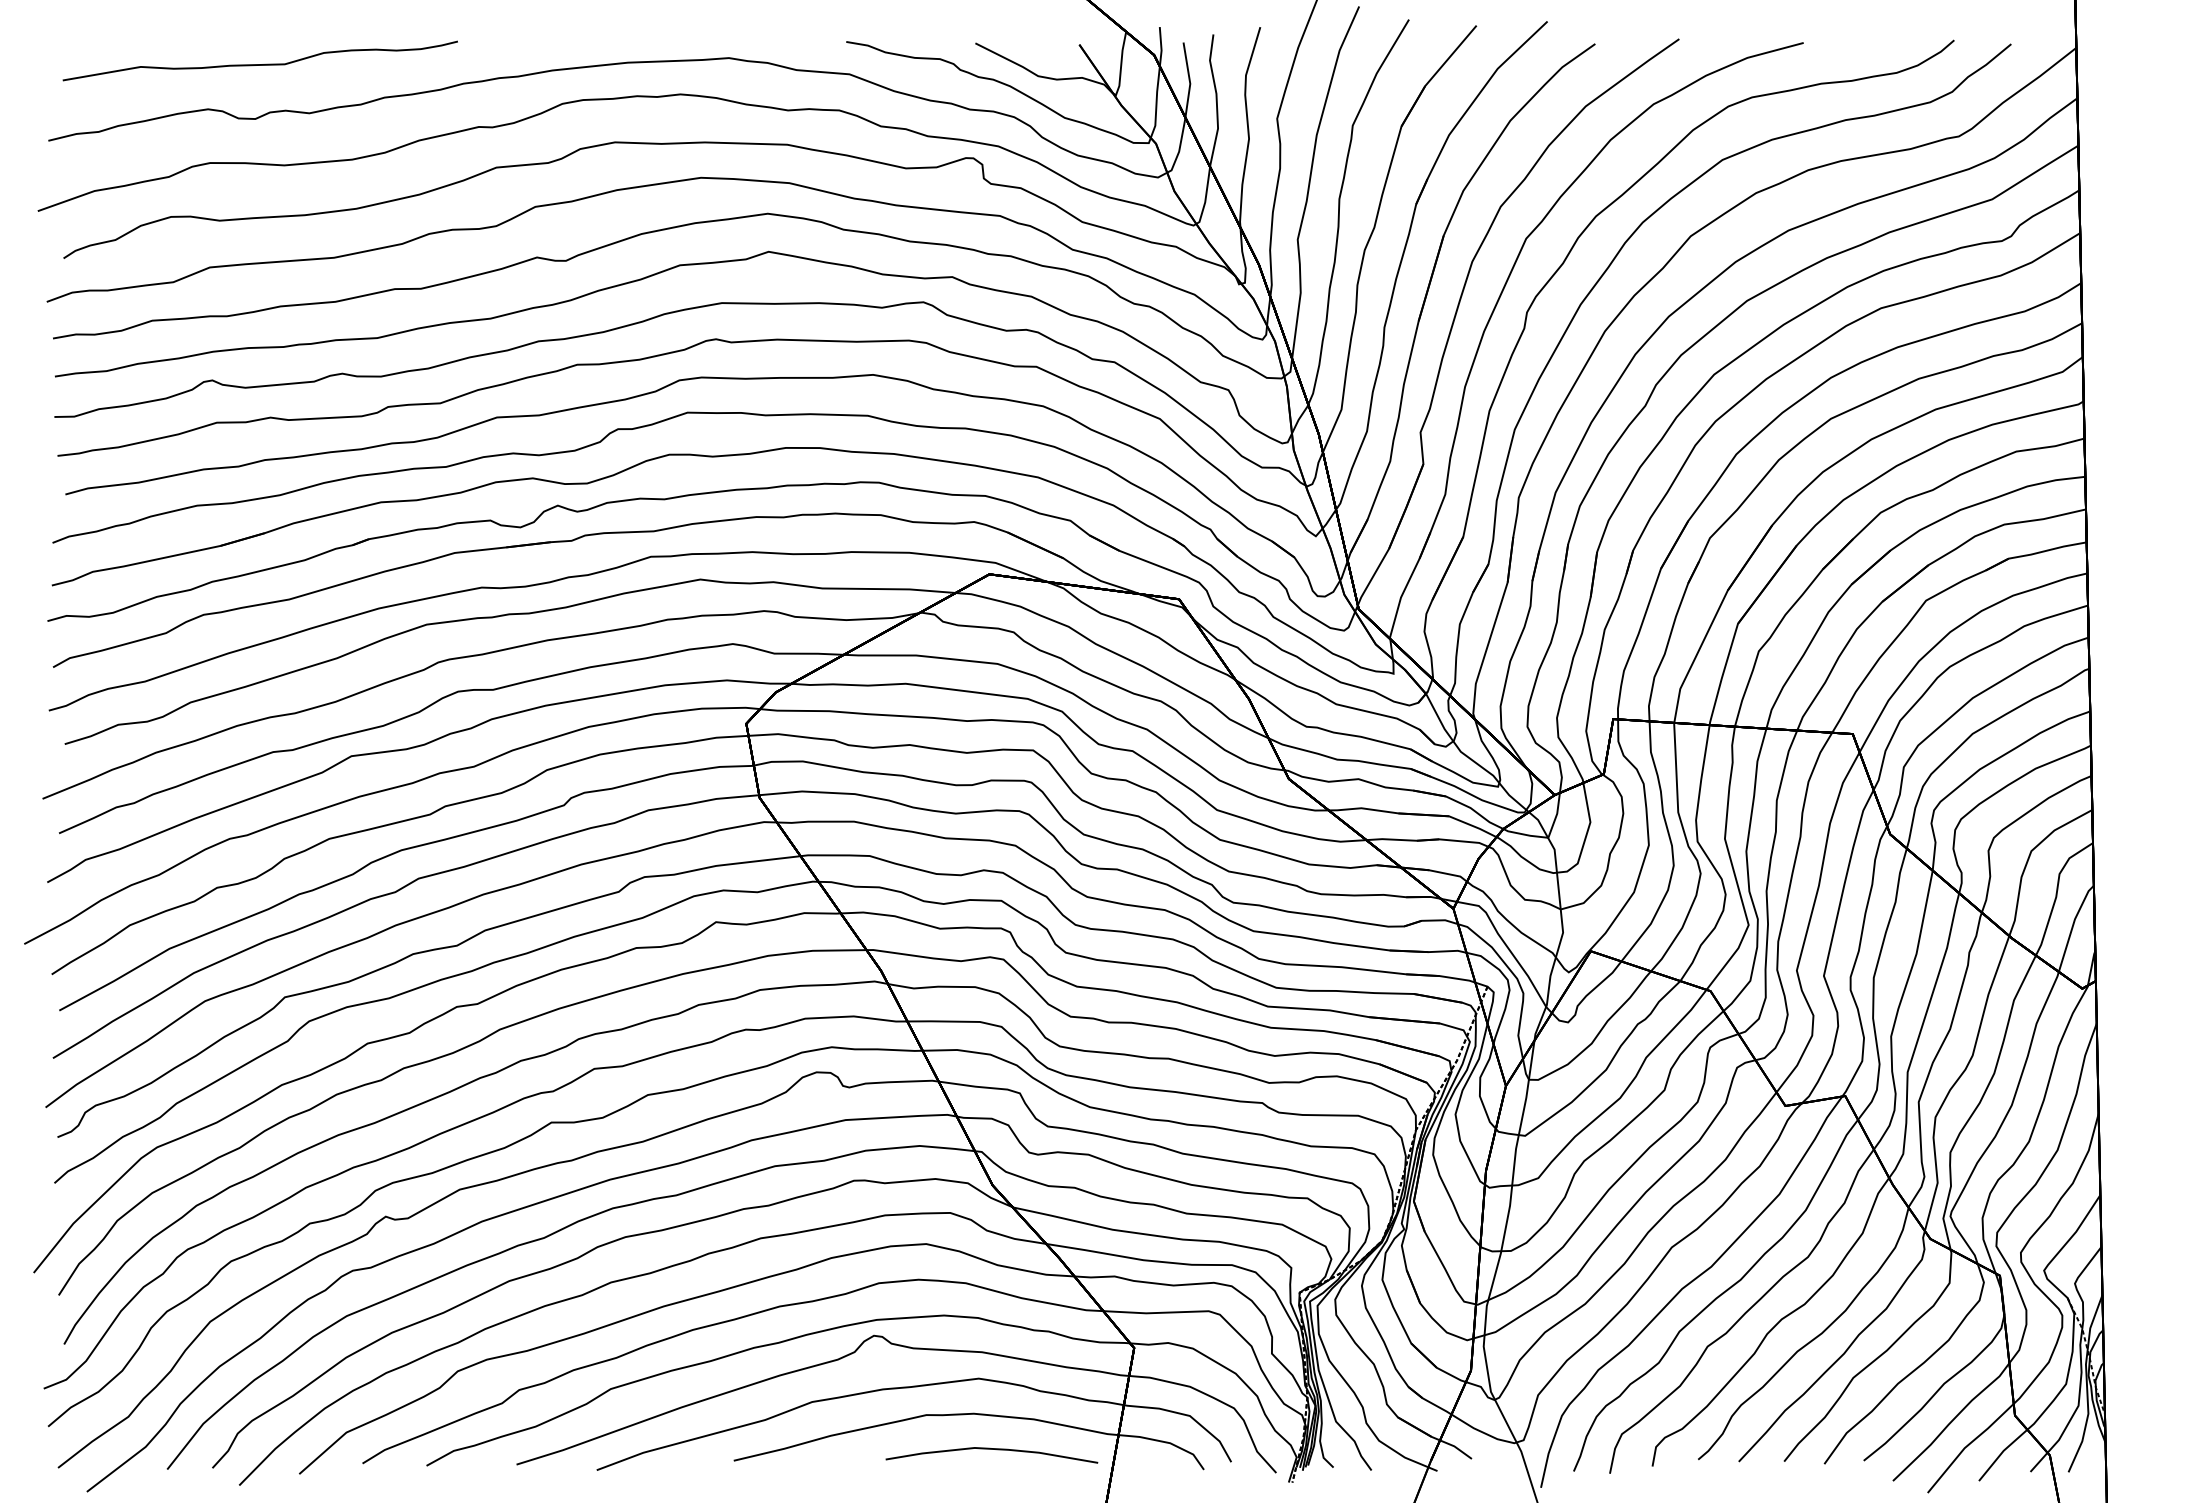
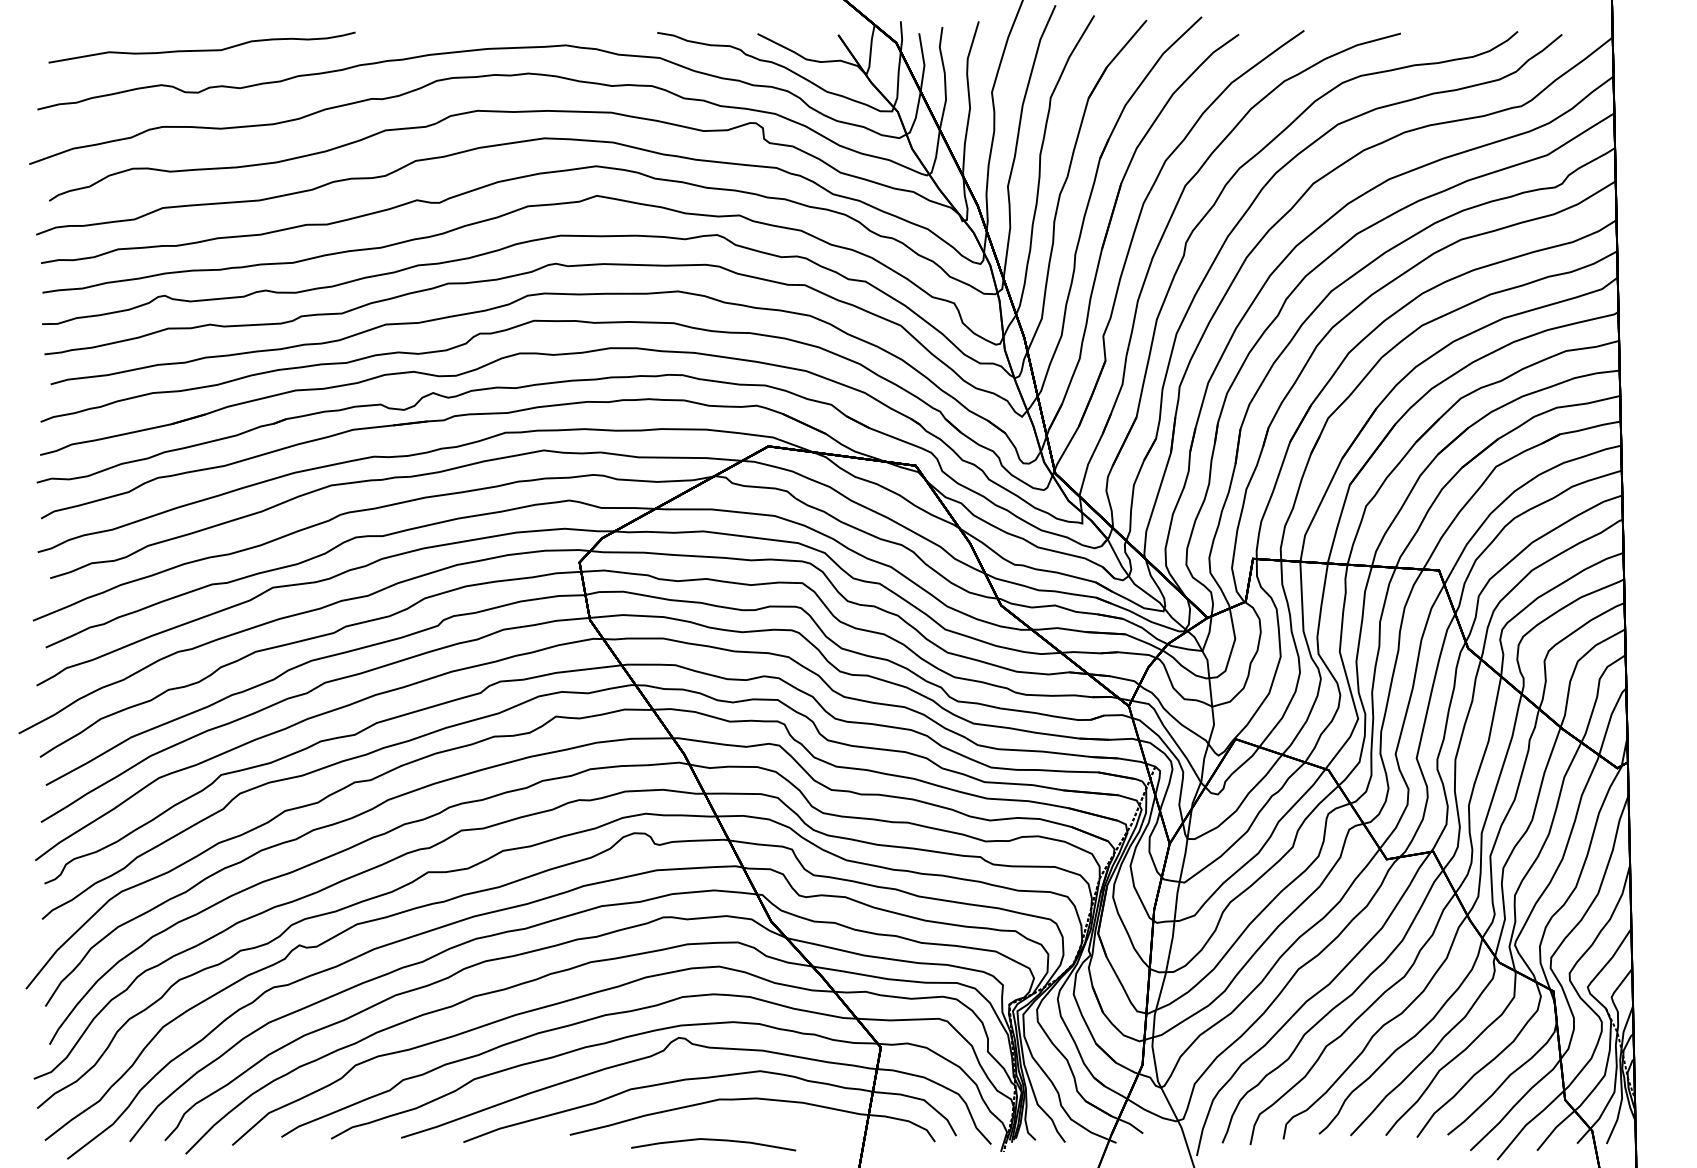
curve: (991, 1449) -> (713, 1140), moved

